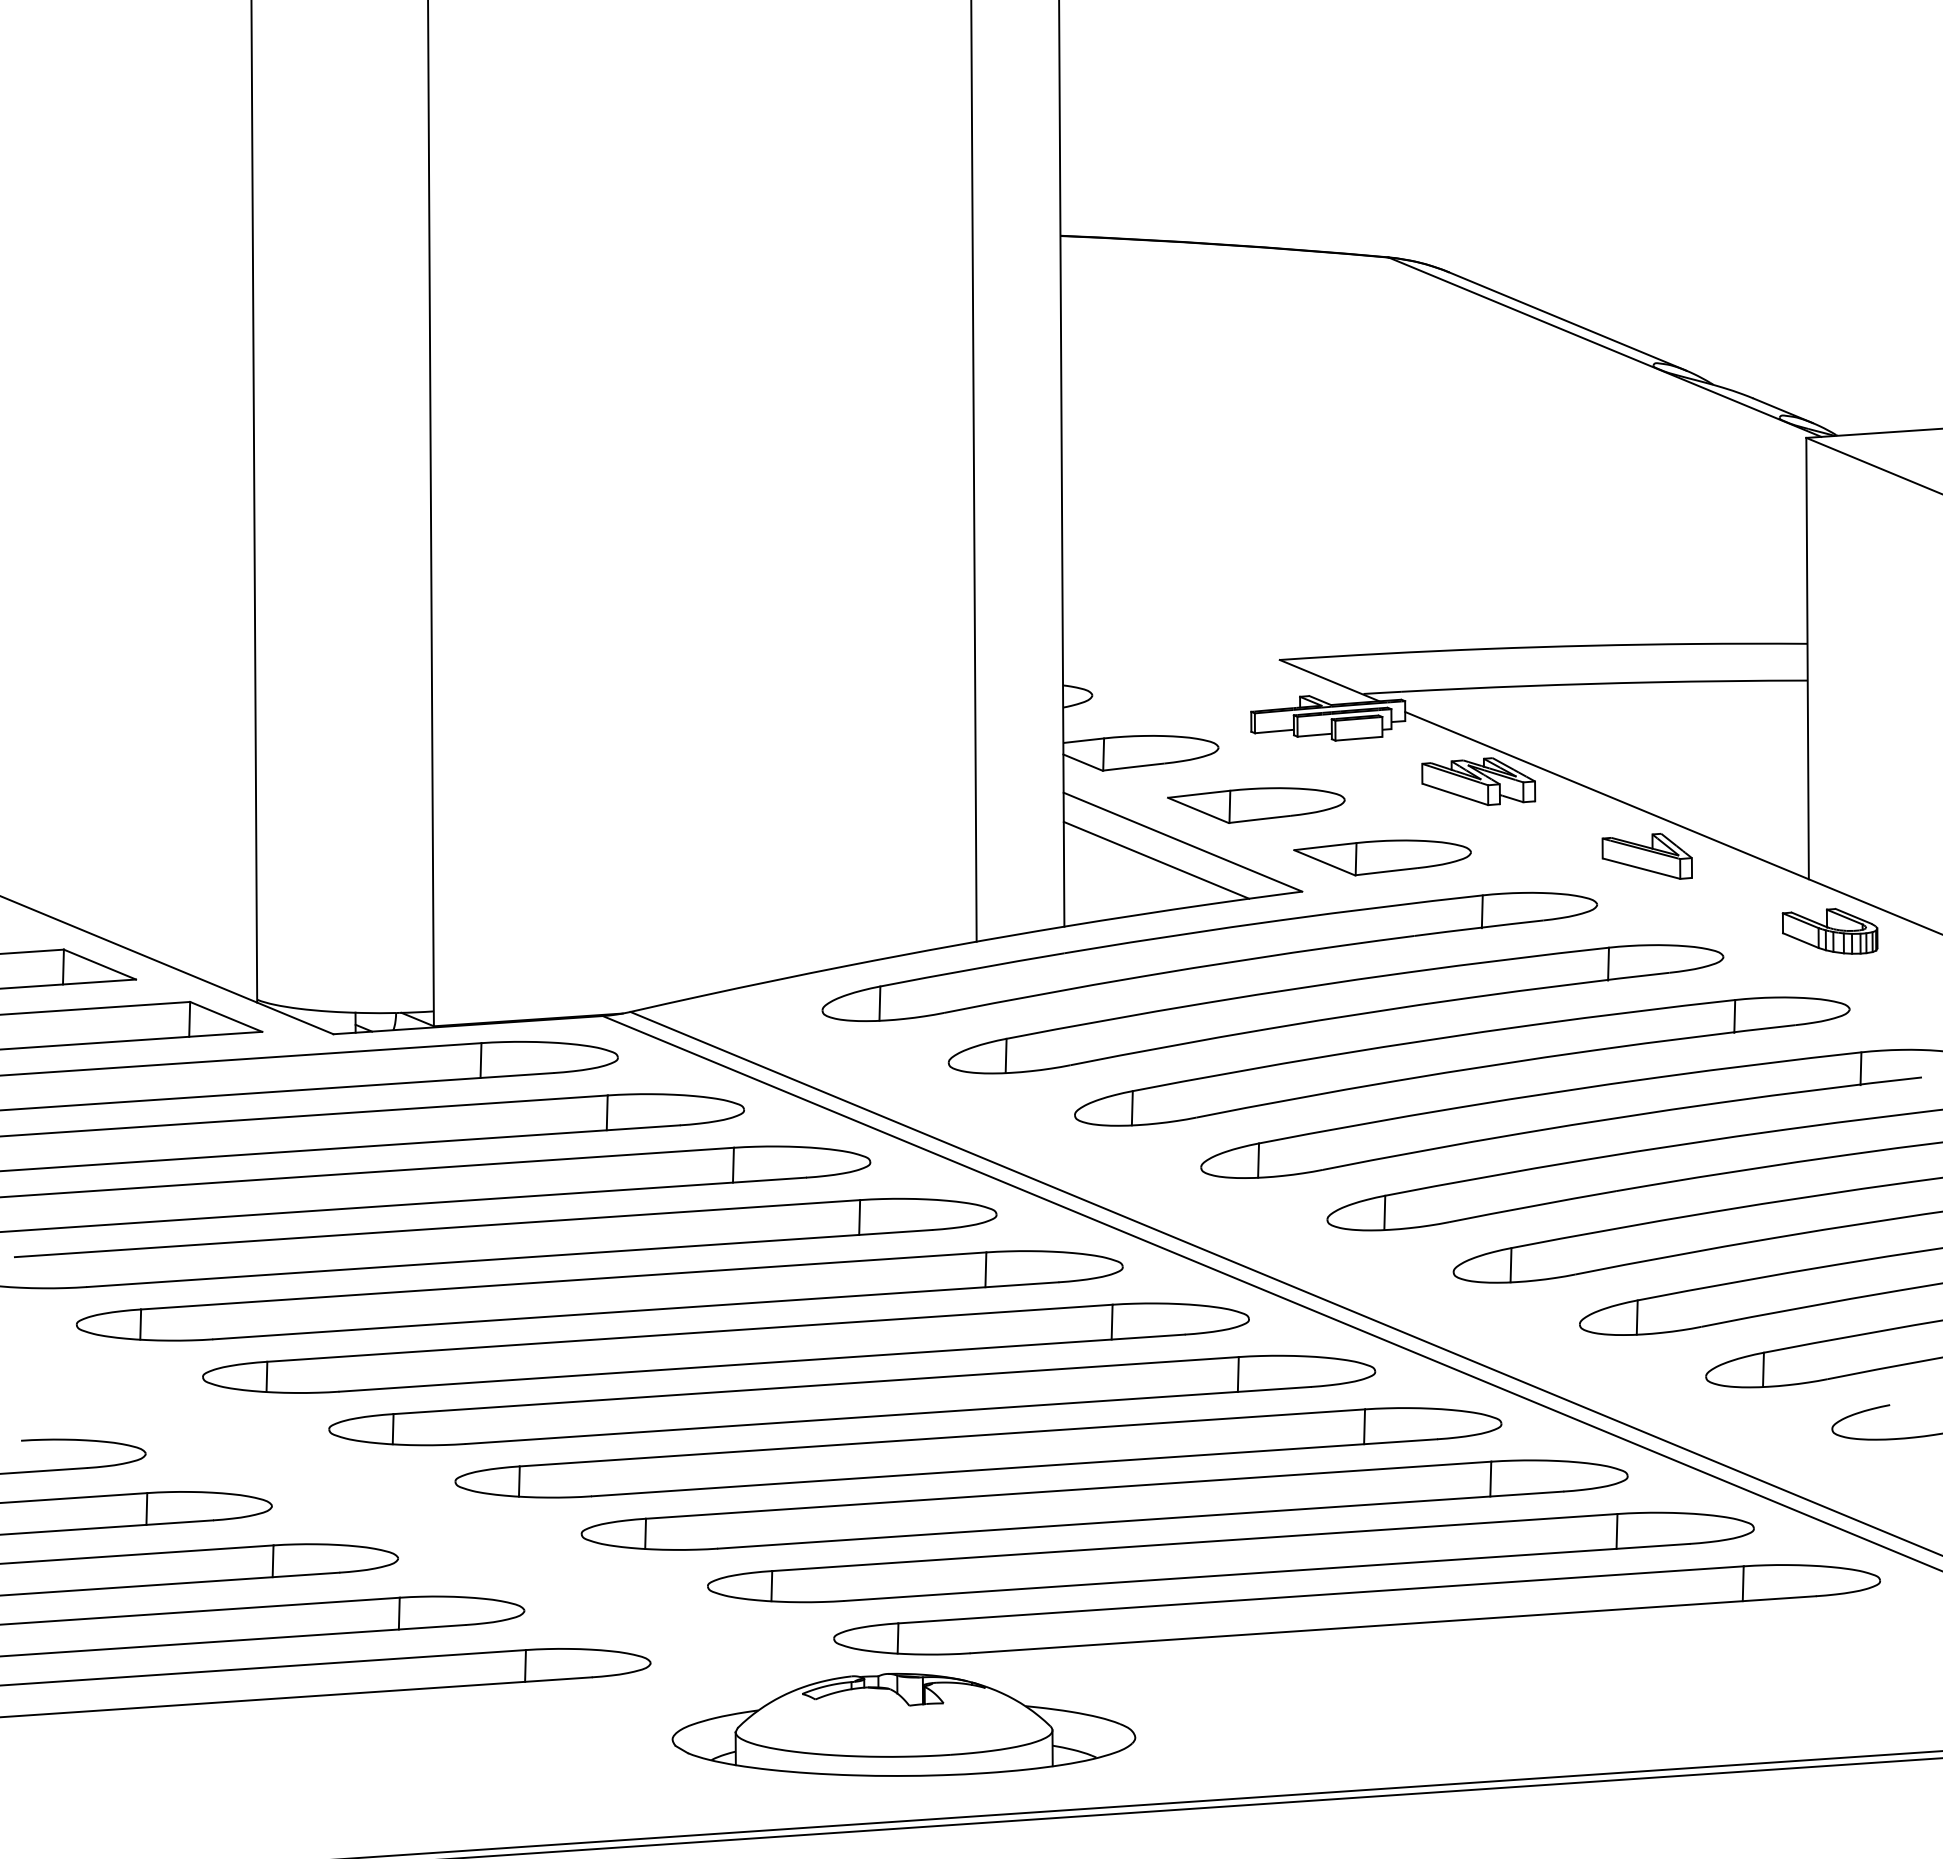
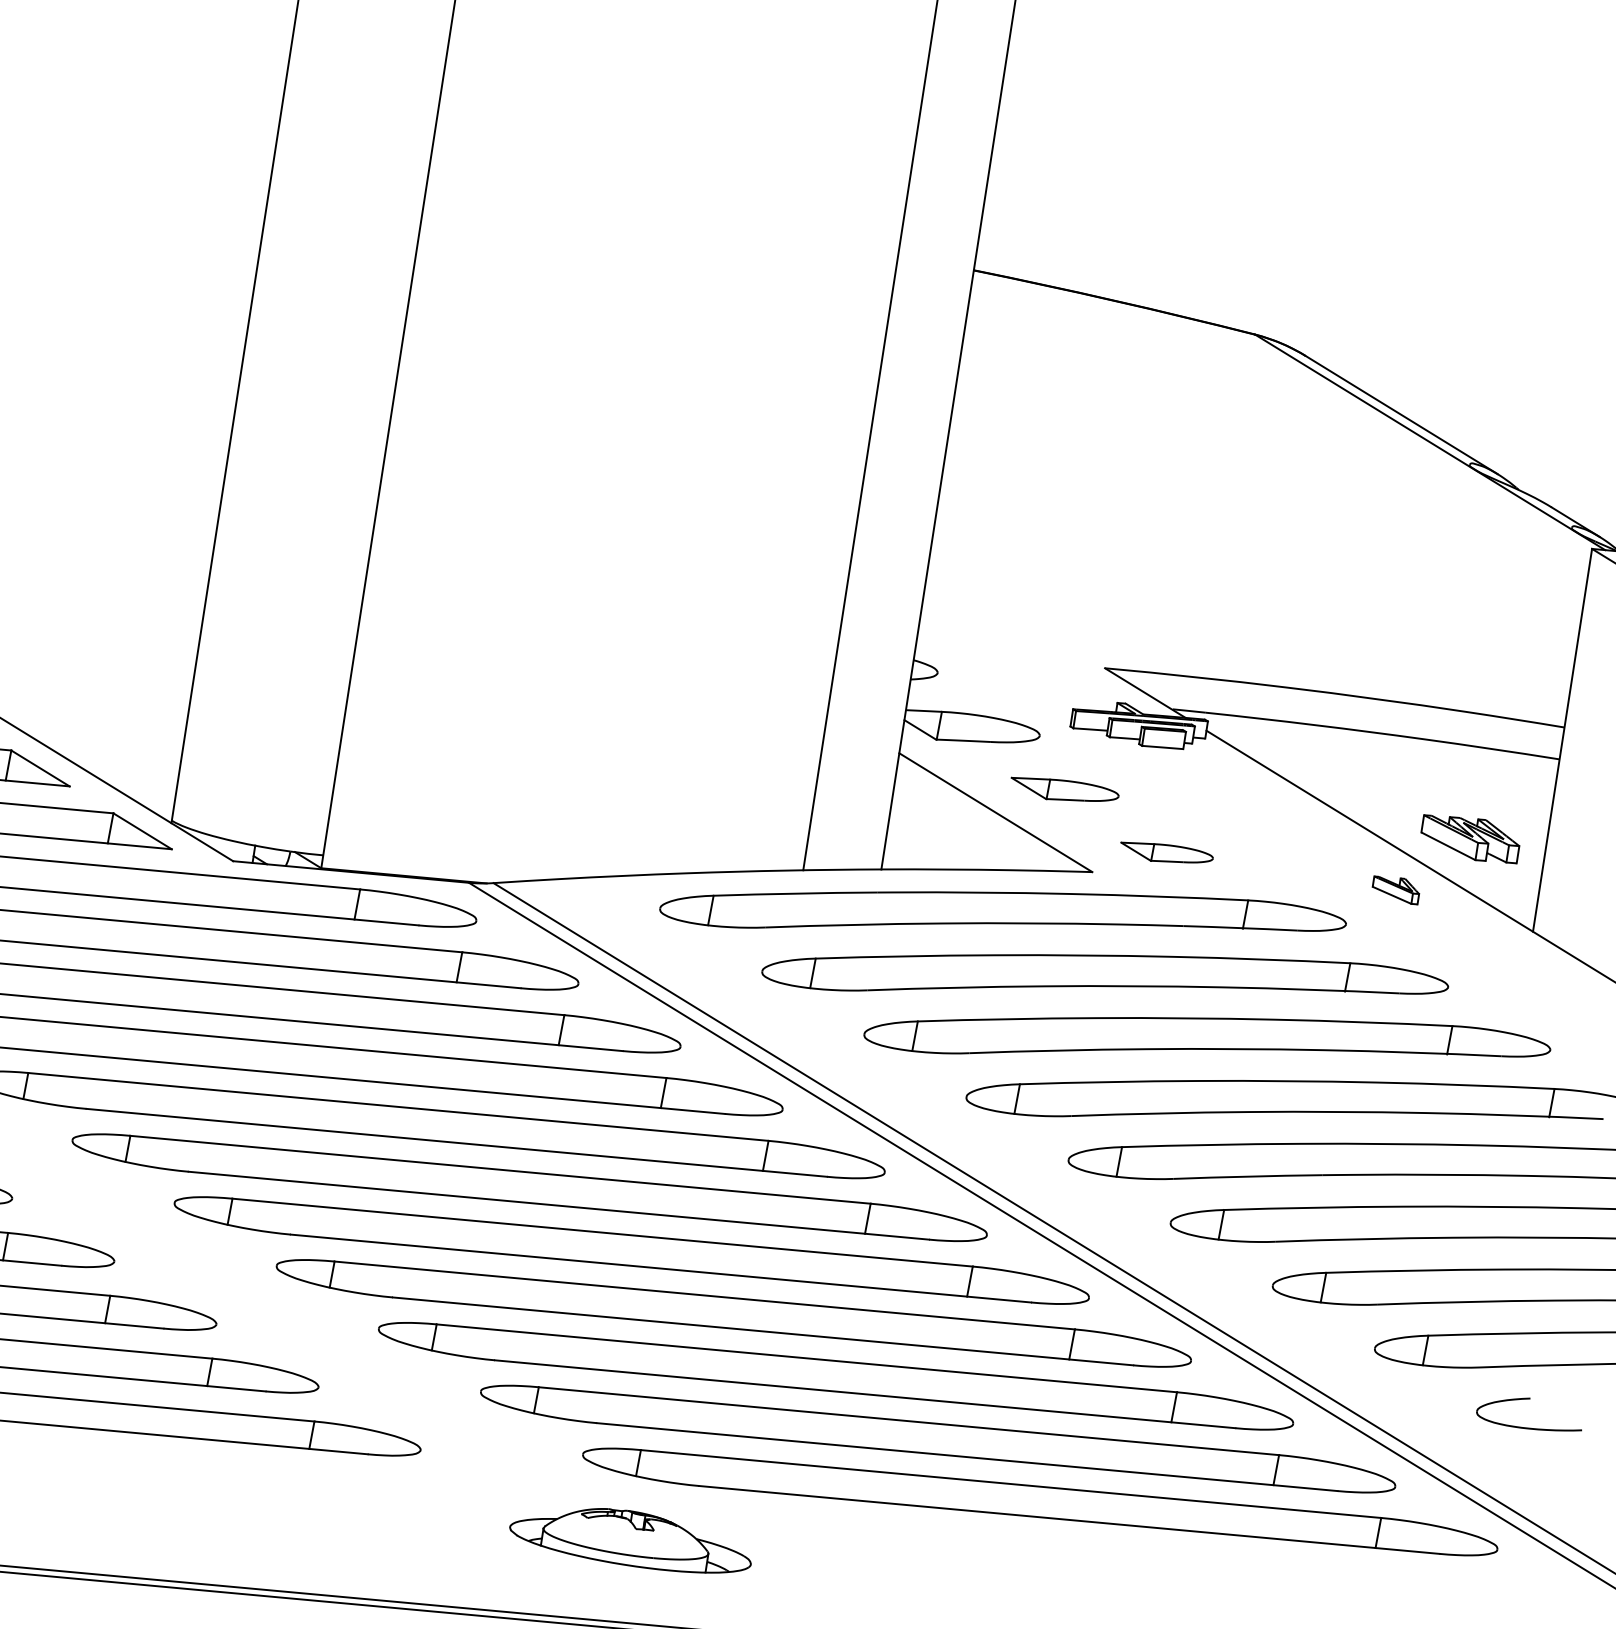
part: (1478, 781) -> (1470, 838), moved
part: (1256, 805) -> (1064, 791), size x0.7
part: (1646, 856) -> (1395, 889), size x0.6
part: (1382, 857) -> (1166, 853), size x0.6
line: (1156, 859) -> (970, 824), removed
part: (1829, 931) -> (1543, 979), removed
part: (903, 1724) -> (631, 1538), size x0.6

